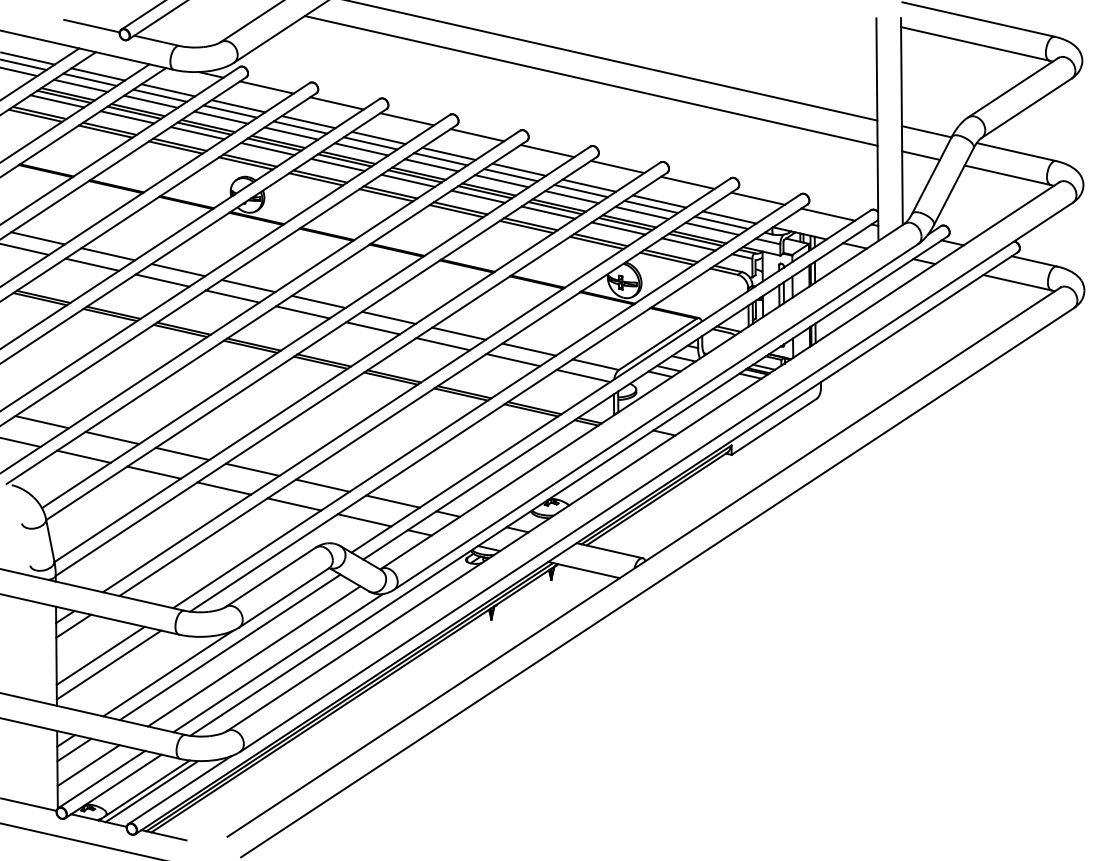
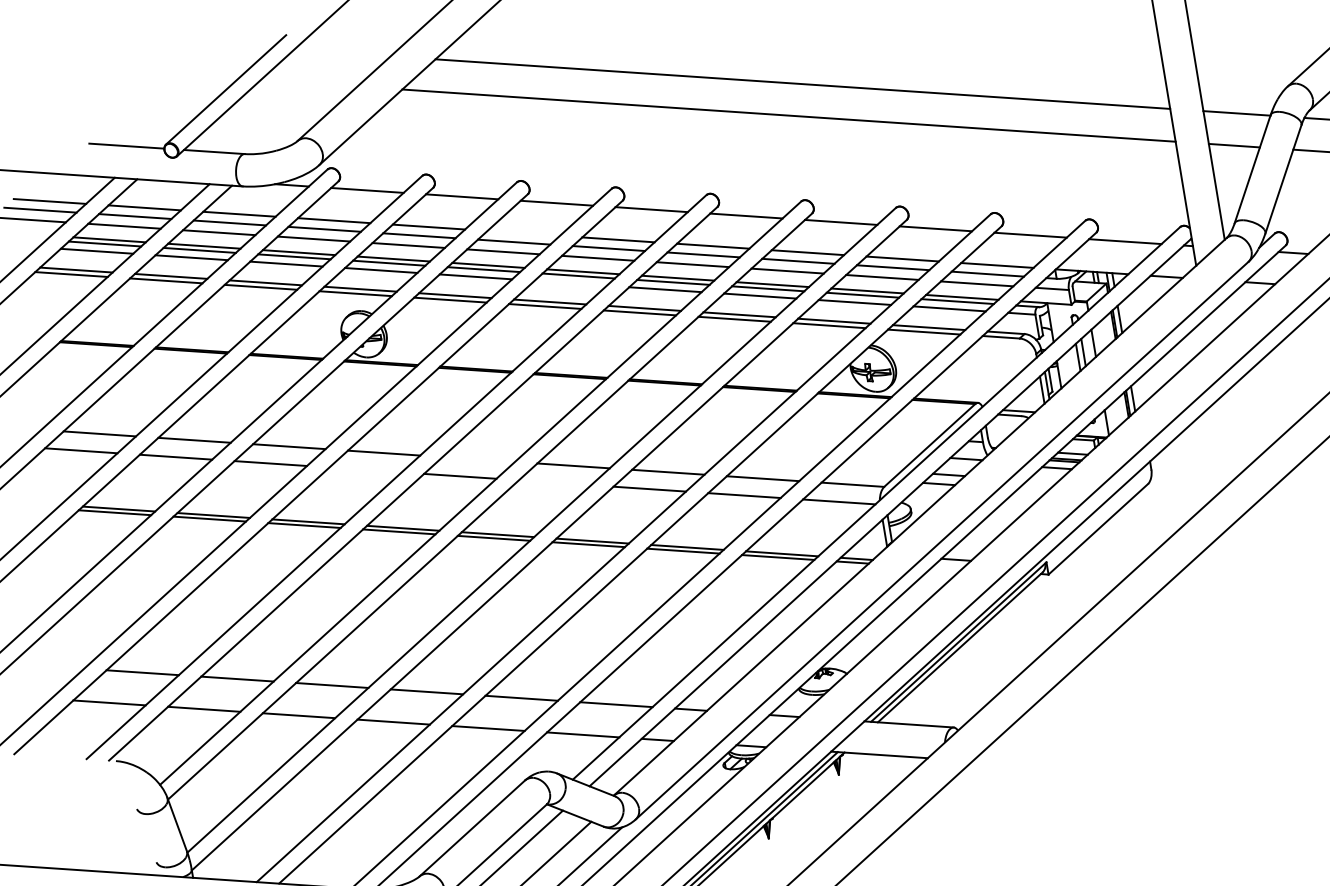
line: (378, 137) -> (523, 232), removed
line: (407, 180) -> (569, 282), removed
line: (232, 296) -> (365, 469), removed
line: (318, 301) -> (478, 458), removed
line: (372, 328) -> (554, 483), removed

